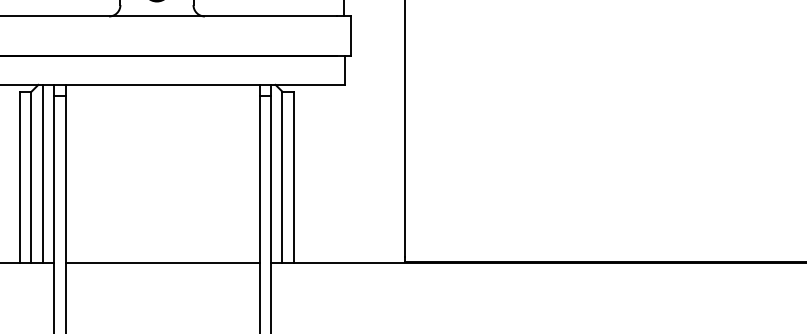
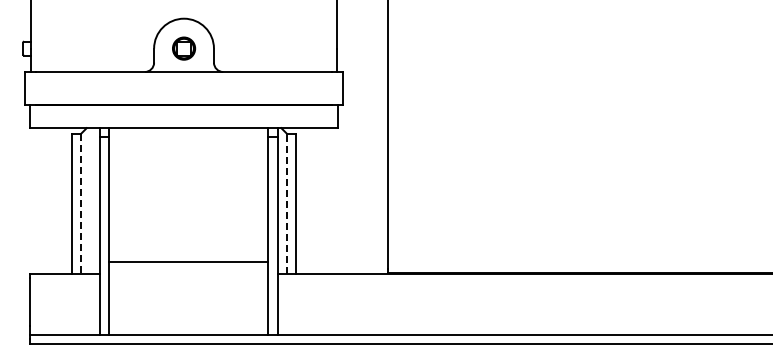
line: (42, 174) -> (90, 201), removed
line: (281, 176) -> (286, 203), solid -> dashed
line: (31, 178) -> (81, 204), solid -> dashed
line: (162, 263) -> (188, 262), moved

